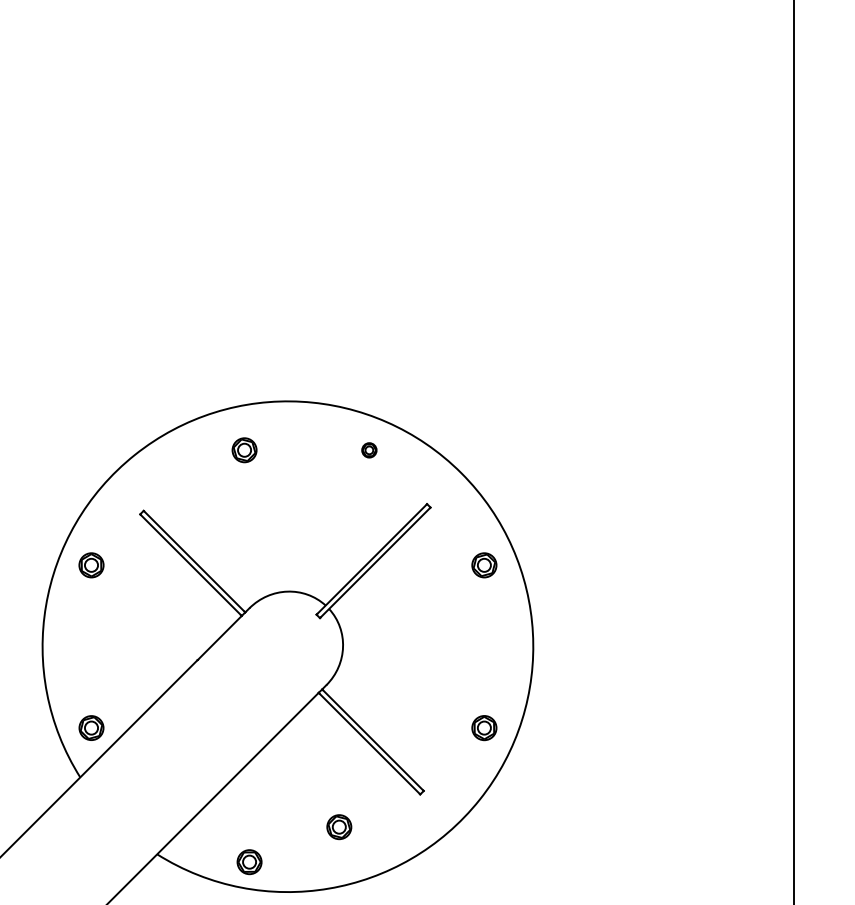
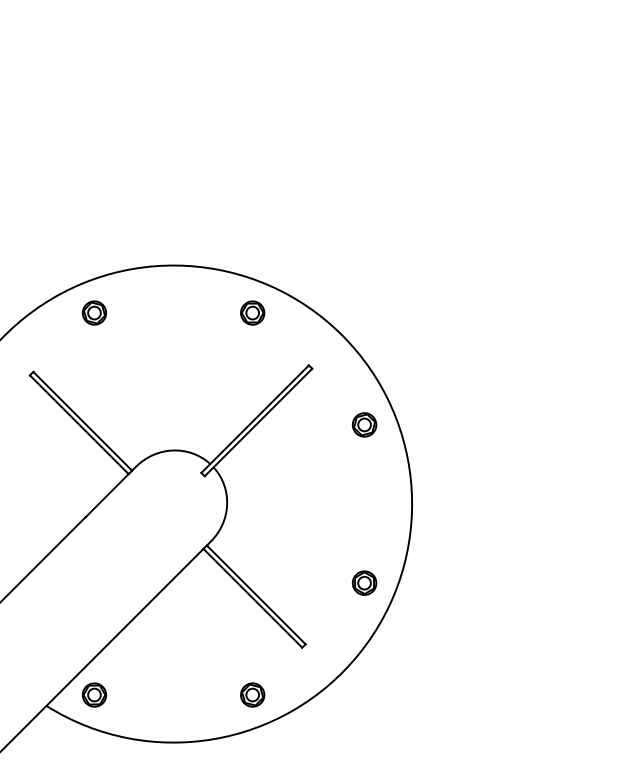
part: (244, 450) -> (94, 313), moved
part: (369, 450) -> (252, 313), size x1.67
part: (339, 827) -> (252, 695), moved
part: (249, 862) -> (94, 695), moved

